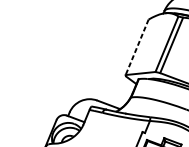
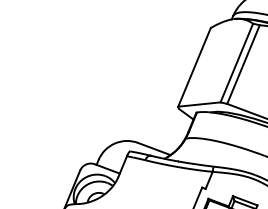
line: (137, 47) -> (194, 67), dashed -> solid

